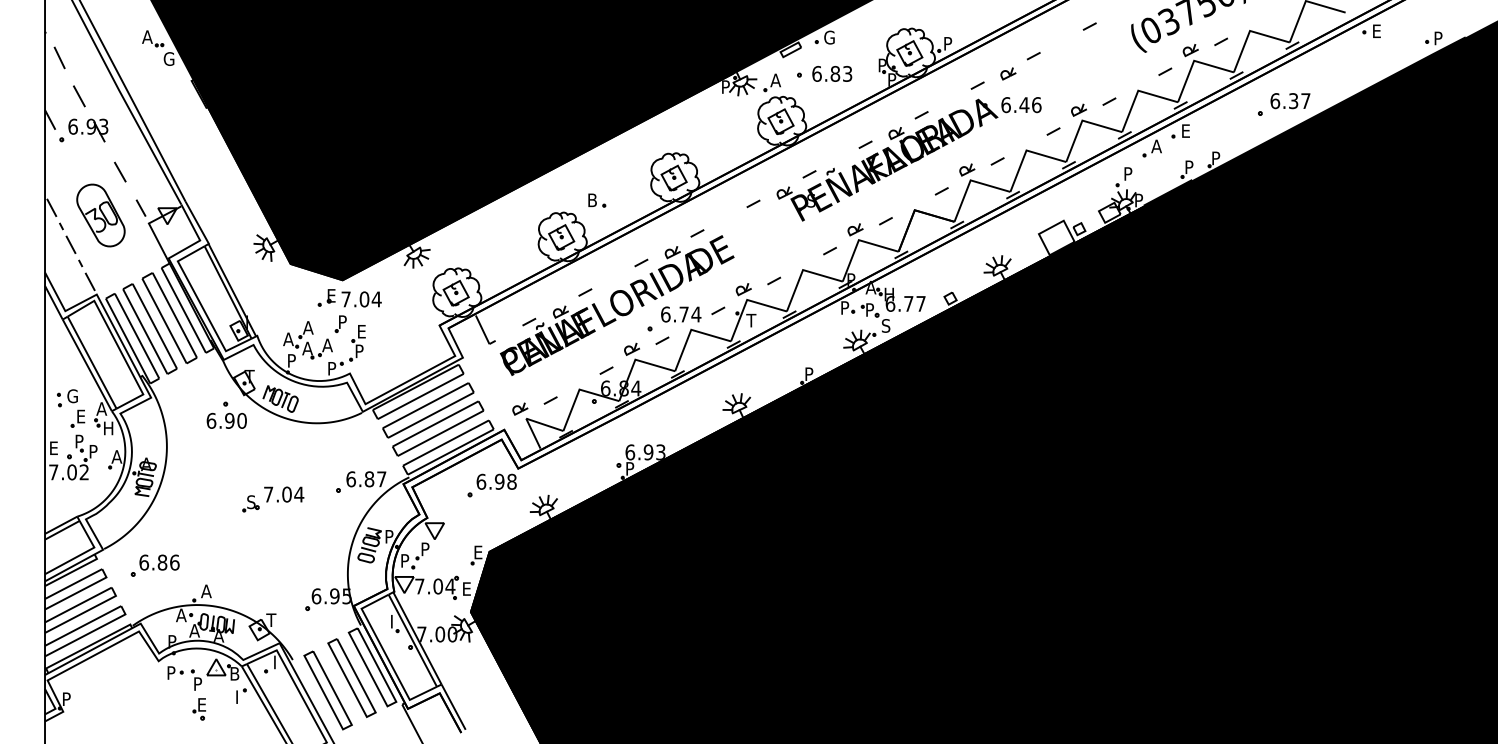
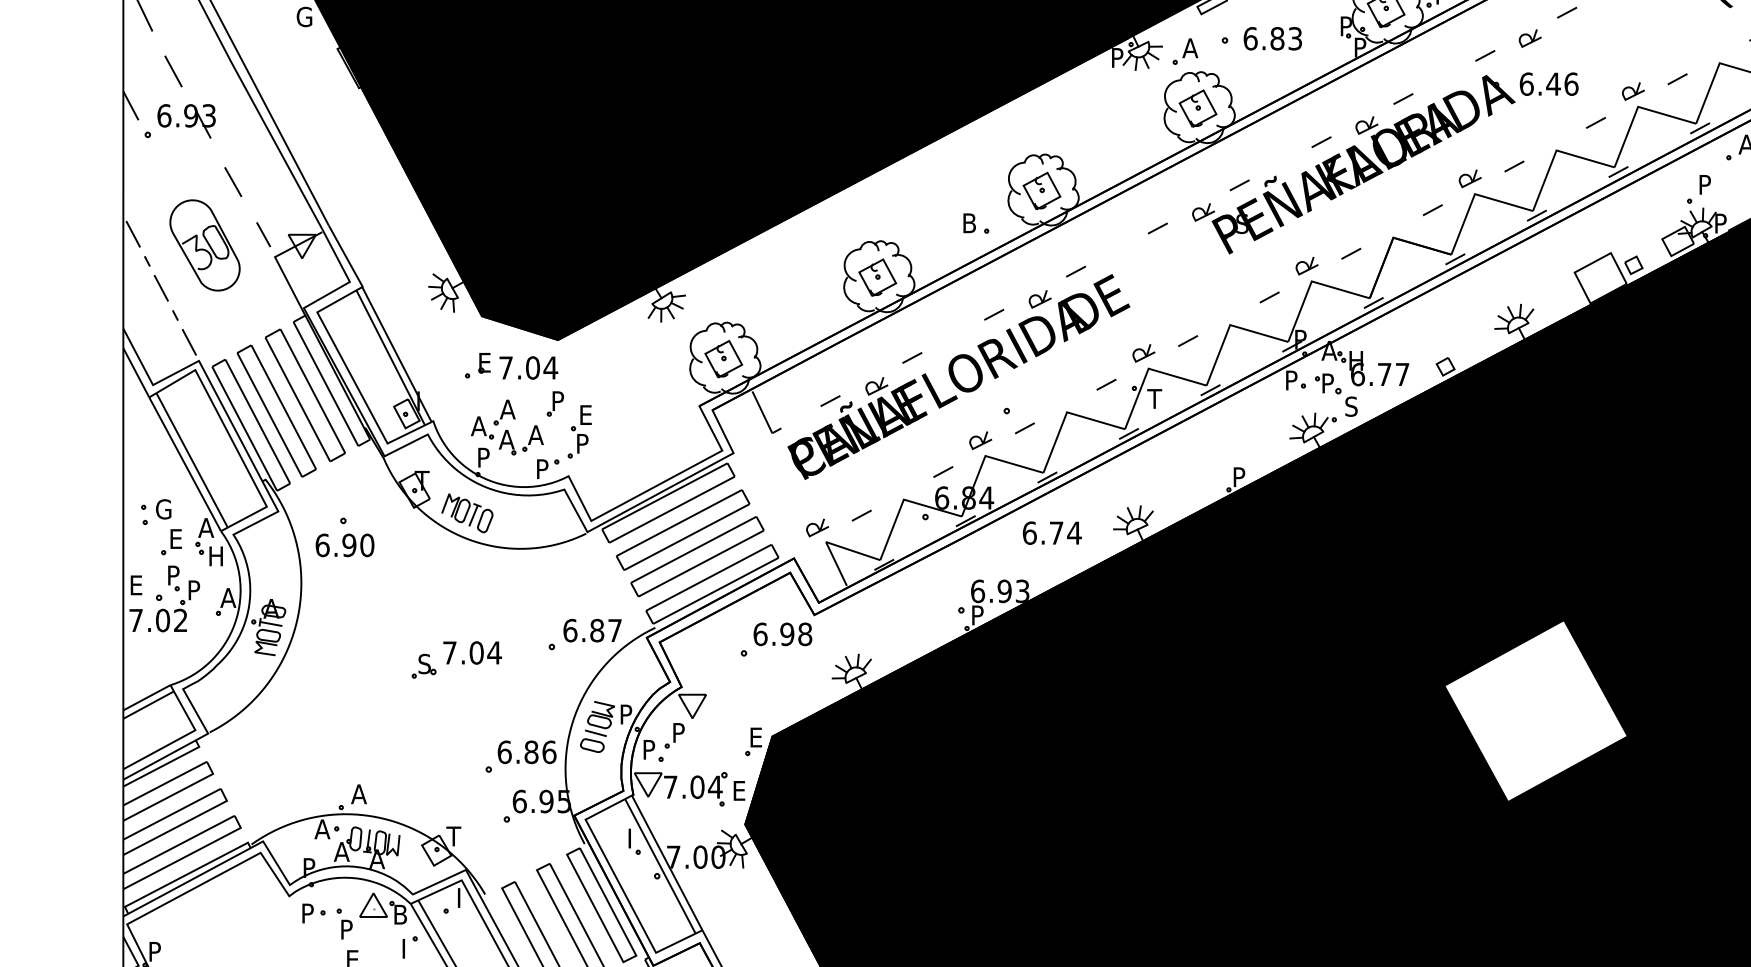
part: (597, 200) -> (976, 223), moved
part: (349, 298) -> (511, 366), moved
text: (681, 314) -> (1052, 533), moved
part: (226, 414) -> (344, 536), moved
fill: (1012, 534) -> (1536, 711), removed
part: (154, 565) -> (519, 756), moved

